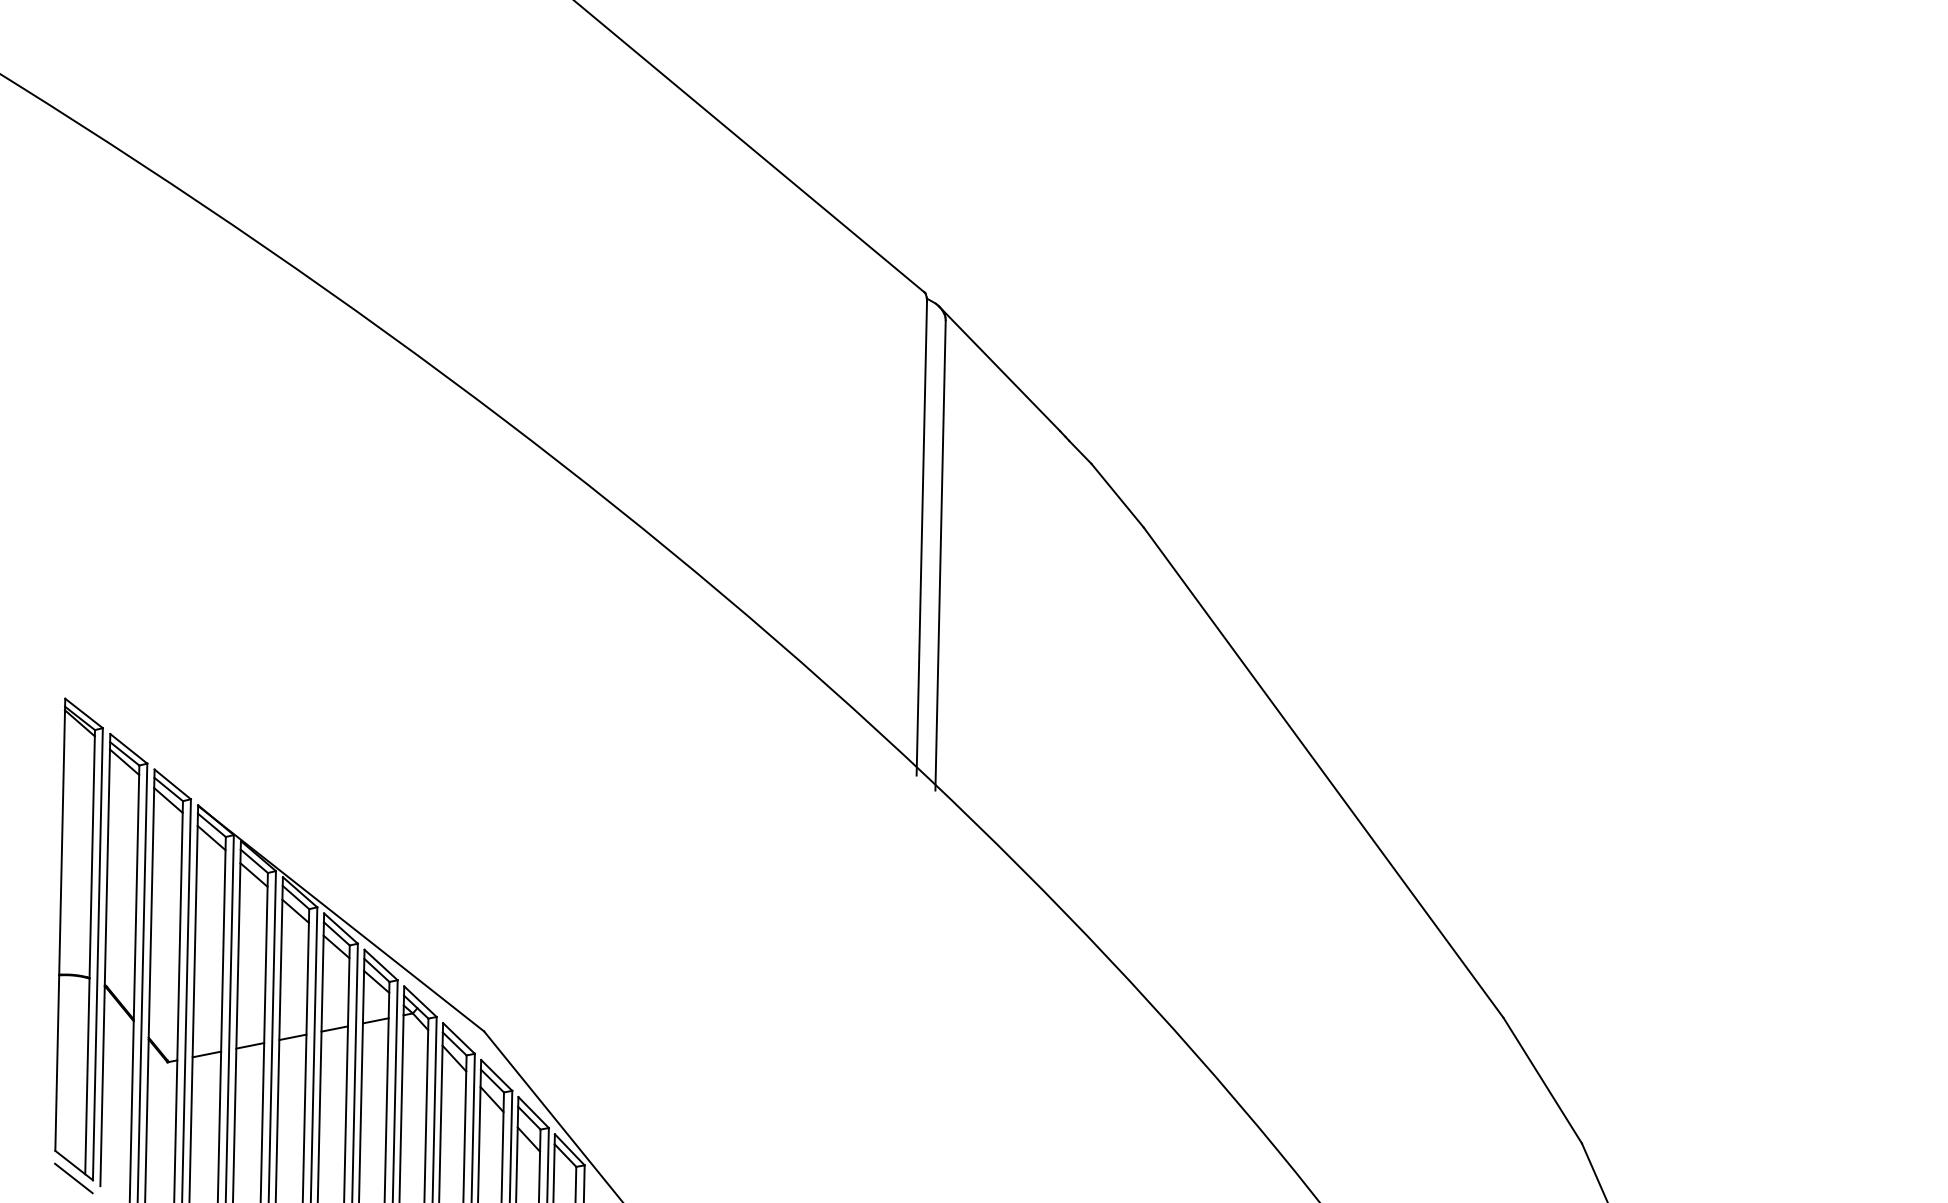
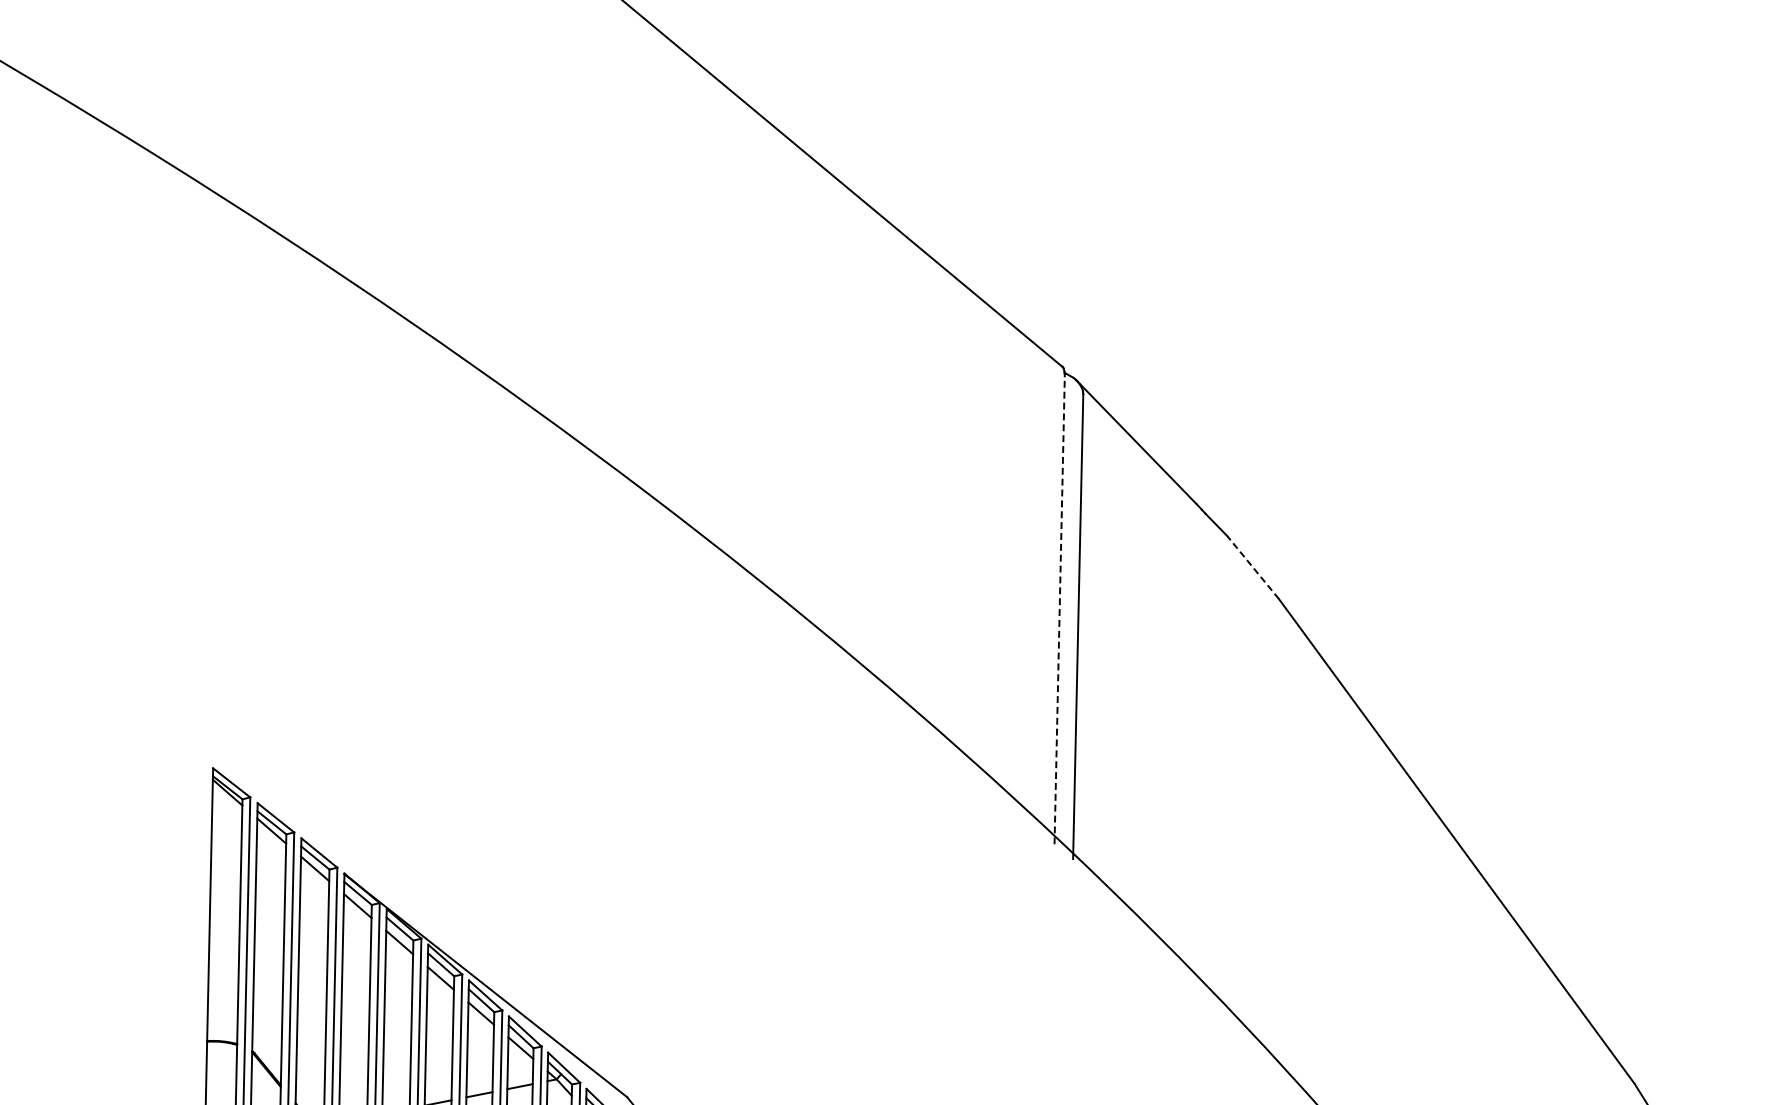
line: (1117, 495) -> (1253, 567), solid -> dashed
line: (921, 538) -> (1059, 609), solid -> dashed

